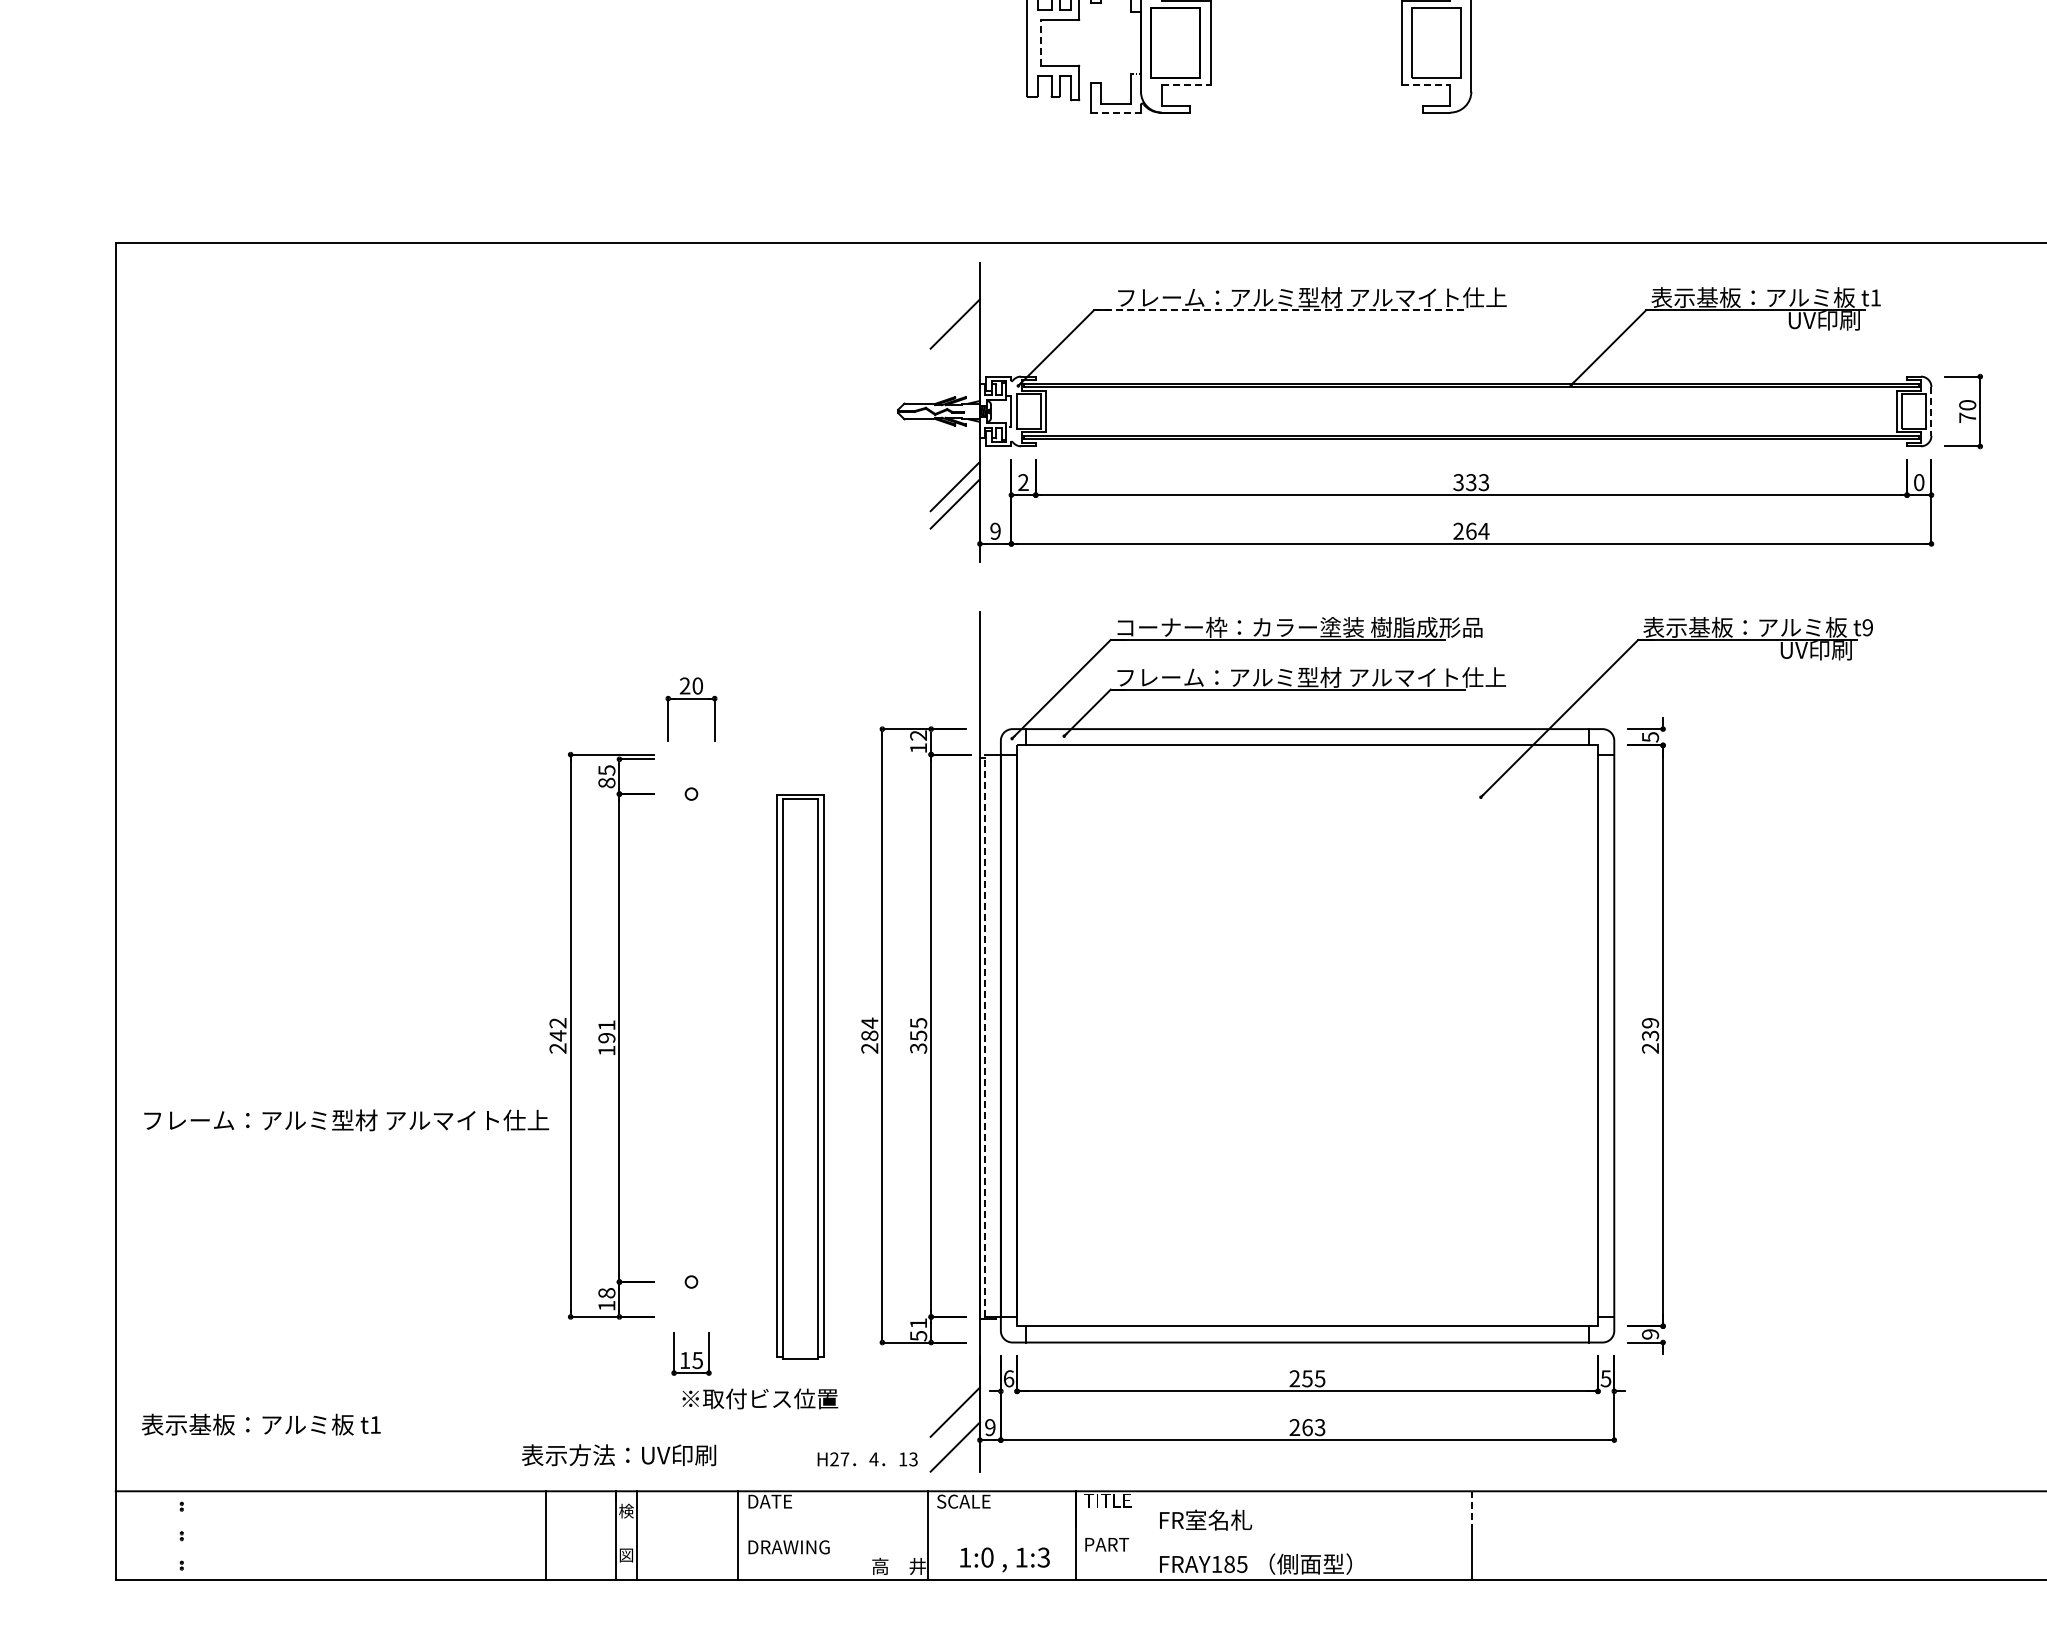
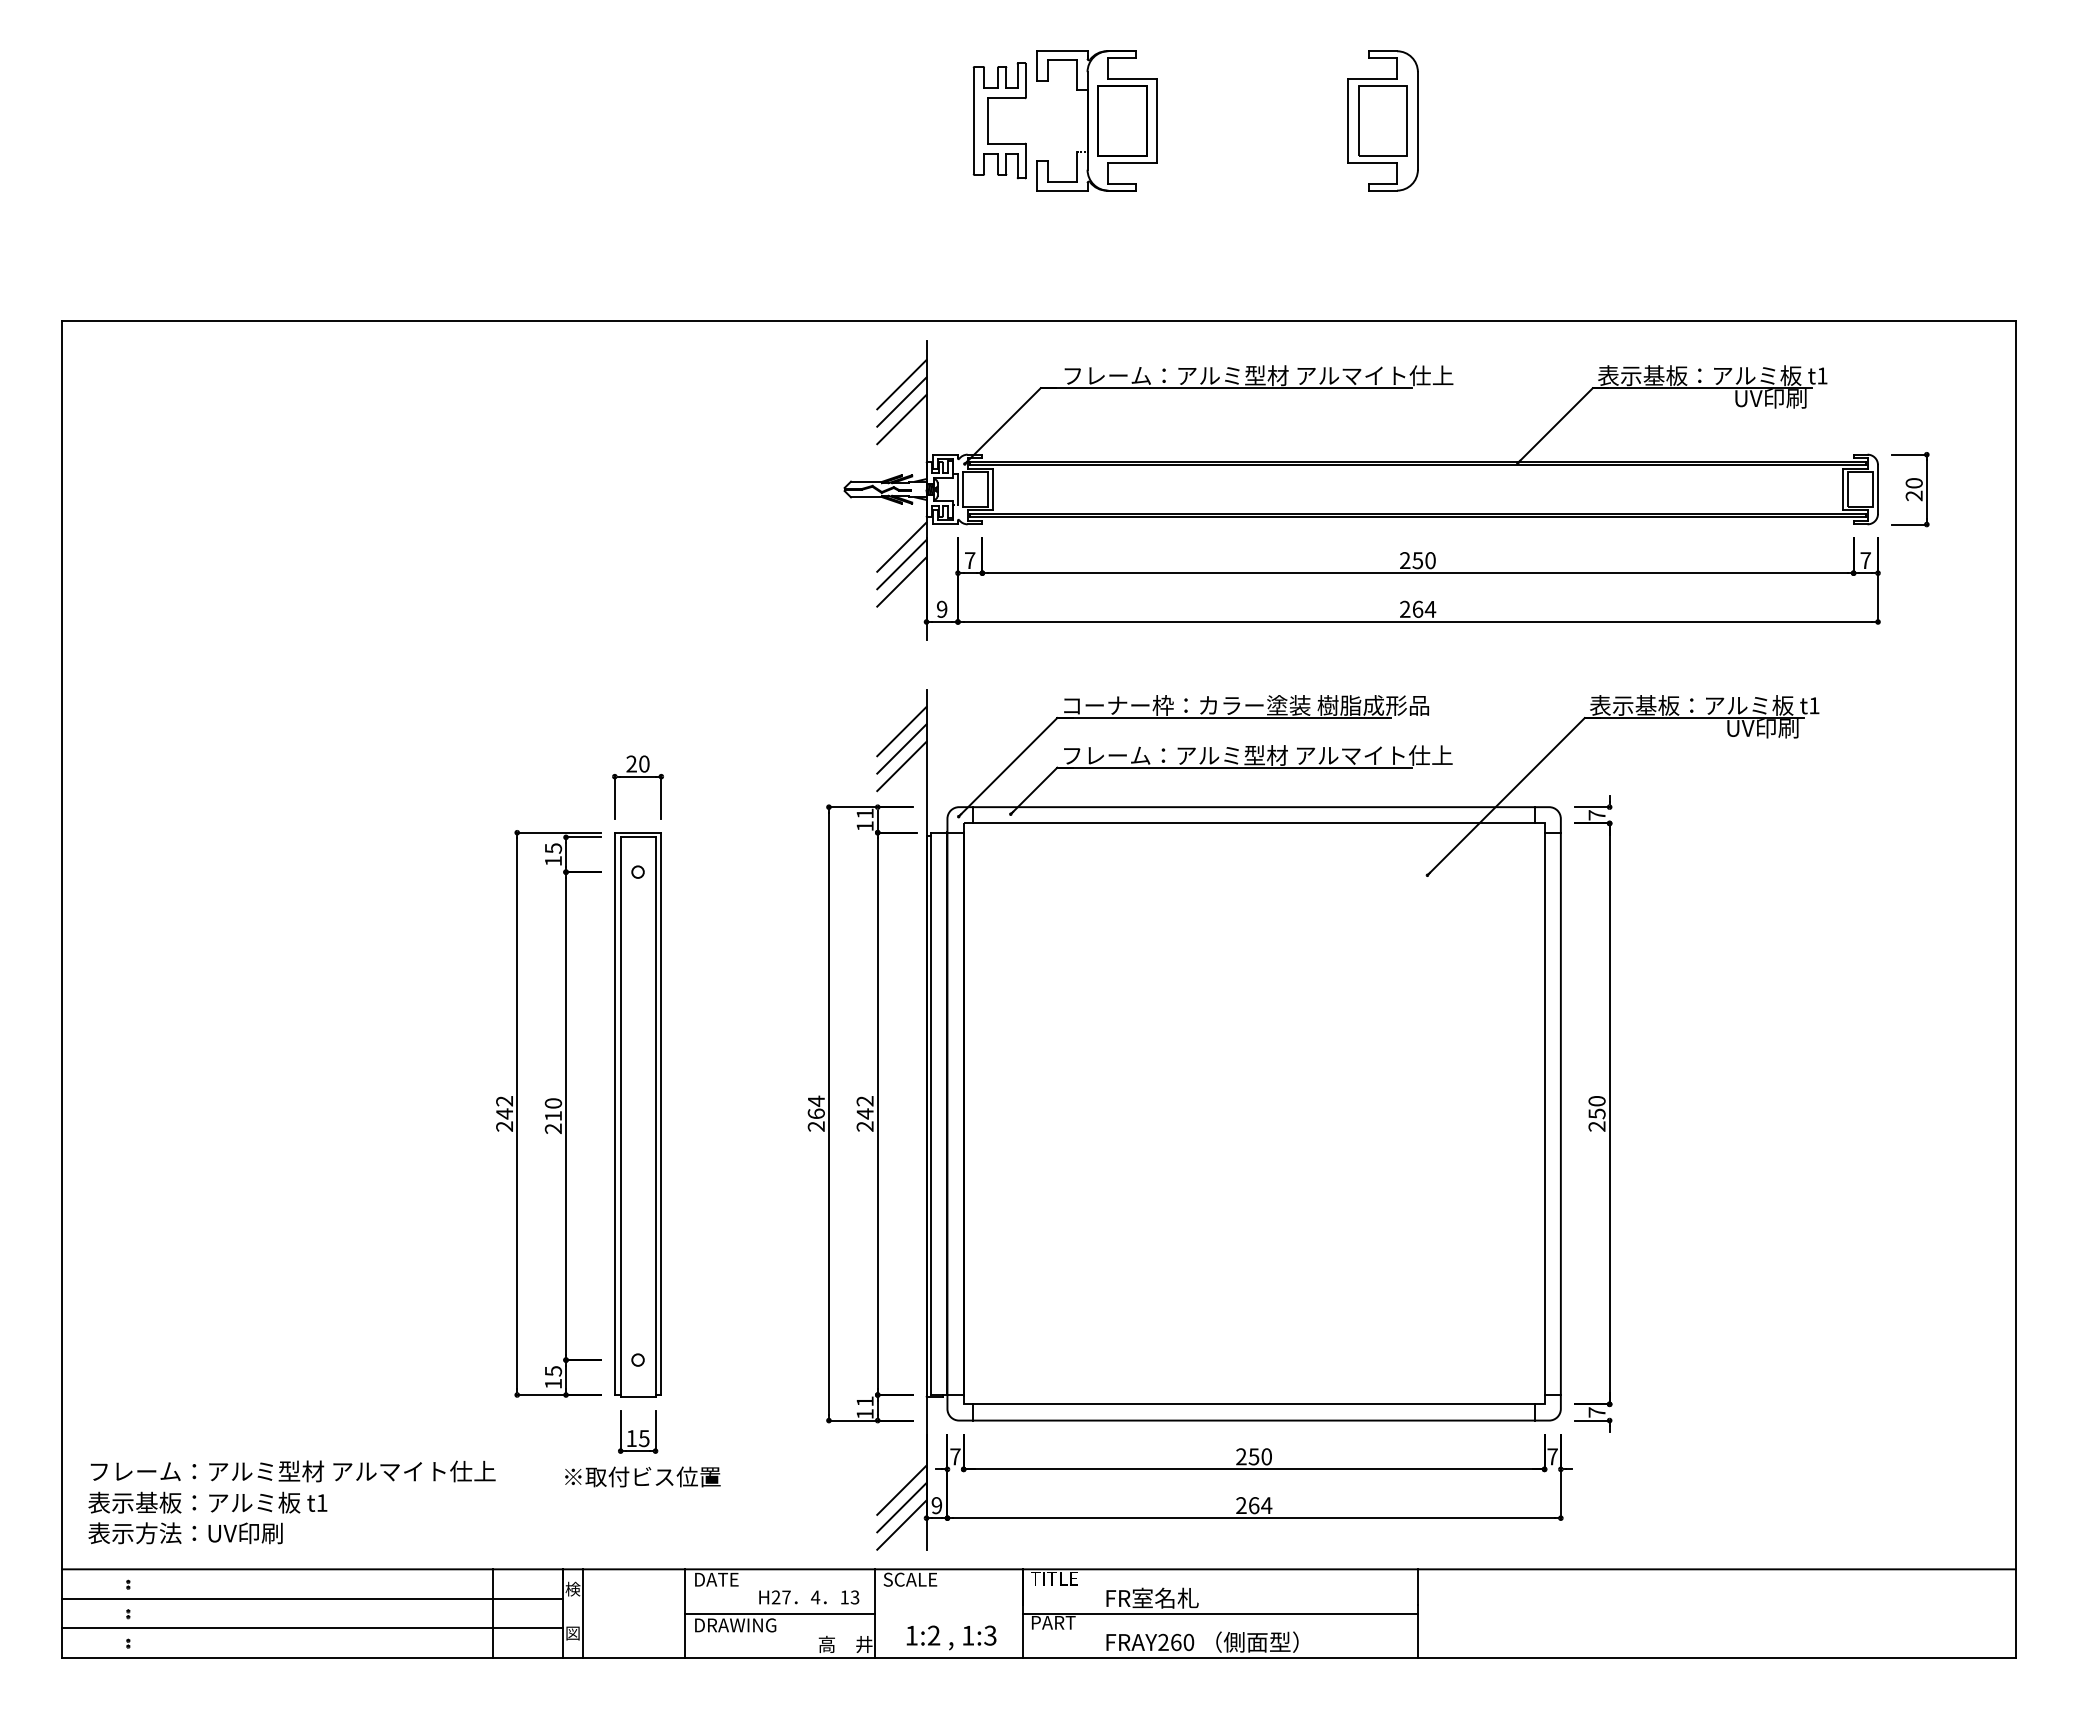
line: (1040, 42) -> (987, 120), dashed -> solid
line: (1186, 84) -> (1133, 162), dashed -> solid
line: (1426, 84) -> (1373, 162), dashed -> solid
line: (1115, 112) -> (1062, 190), dashed -> solid
line: (954, 306) -> (901, 384), added
line: (1279, 310) -> (1226, 388), dashed -> solid
line: (954, 341) -> (901, 419), added
line: (1931, 412) -> (1878, 490), dashed -> solid
text: (1966, 417) -> (1913, 495), 70 -> 20
line: (954, 468) -> (901, 546), added
text: (1022, 482) -> (969, 560), 2 -> 7
text: (1470, 482) -> (1417, 560), 333 -> 250
text: (1918, 482) -> (1865, 560), 0 -> 7
text: (1867, 627) -> (1814, 705), t9 -> t1
line: (954, 653) -> (901, 731), added
line: (954, 670) -> (901, 748), added
line: (954, 688) -> (901, 766), added
text: (917, 735) -> (864, 813), 12 -> 11
text: (1649, 737) -> (1596, 815), 5 -> 7
text: (606, 782) -> (553, 860), 85 -> 15
text: (1649, 1029) -> (1596, 1107), 239 -> 250
text: (868, 1035) -> (815, 1113), 284 -> 264
text: (917, 1035) -> (864, 1113), 355 -> 242
line: (984, 1035) -> (931, 1113), dashed -> solid
text: (606, 1038) -> (553, 1116), 191 -> 210
part: (799, 1076) -> (637, 1114), moved
text: (345, 1120) -> (292, 1471), moved
text: (605, 1293) -> (552, 1371), 18 -> 15
text: (1649, 1334) -> (1596, 1412), 9 -> 7
text: (917, 1336) -> (864, 1414), 51 -> 11
text: (1008, 1378) -> (955, 1456), 6 -> 7
text: (1319, 1378) -> (1266, 1456), 255 -> 250
text: (1605, 1378) -> (1552, 1456), 5 -> 7
text: (759, 1398) -> (642, 1476), moved
text: (1319, 1427) -> (1266, 1505), 263 -> 264
line: (954, 1429) -> (901, 1507), added
text: (618, 1455) -> (185, 1533), moved
text: (867, 1459) -> (809, 1597), moved
line: (1471, 1509) -> (1418, 1587), dashed -> solid
line: (365, 1520) -> (312, 1598), added
line: (832, 1535) -> (779, 1613), added
line: (1273, 1535) -> (1220, 1613), added
line: (365, 1550) -> (312, 1628), added
text: (986, 1557) -> (933, 1635), 1:0 -> 1:2
text: (1229, 1563) -> (1176, 1641), FRAY185 -> FRAY260

